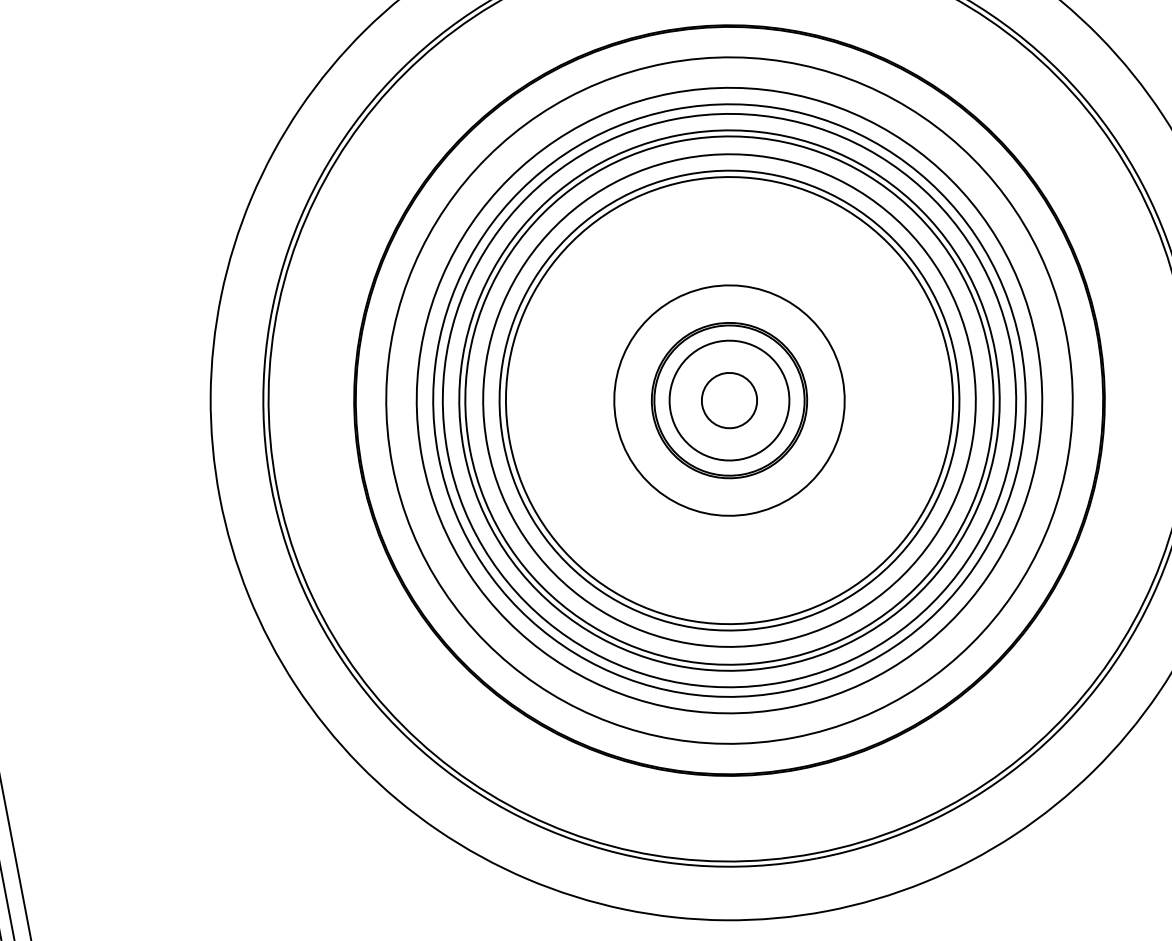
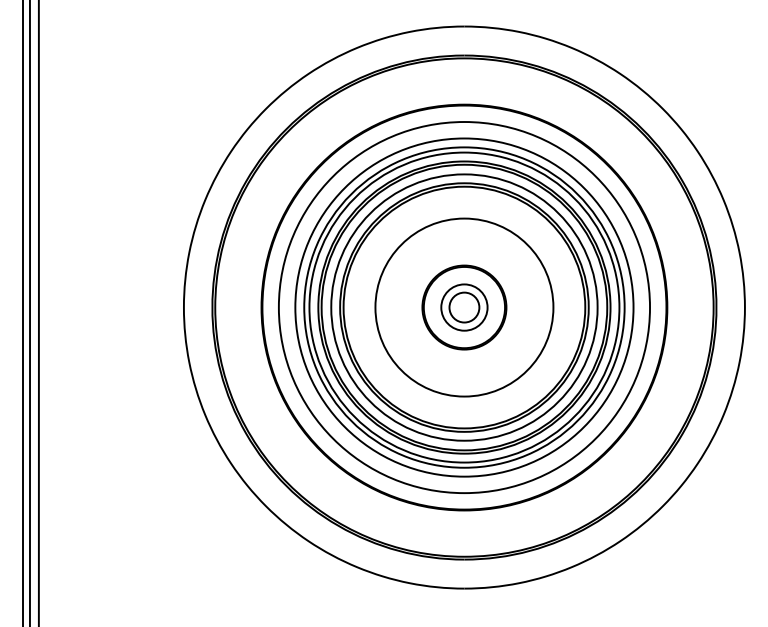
circle: (729, 400) -> (464, 307), size x0.71
circle: (729, 400) -> (464, 307), size x1.43

